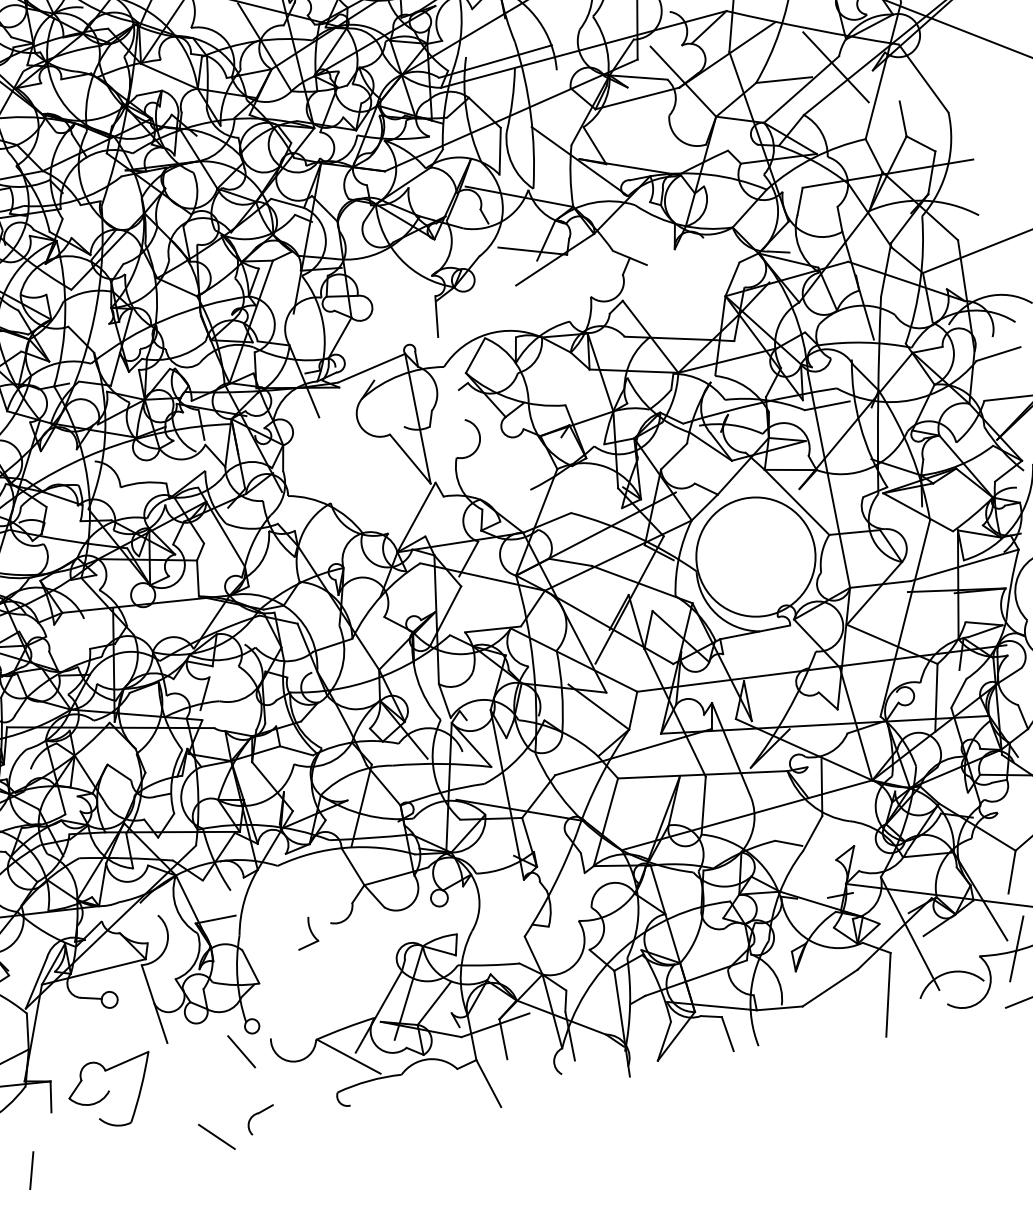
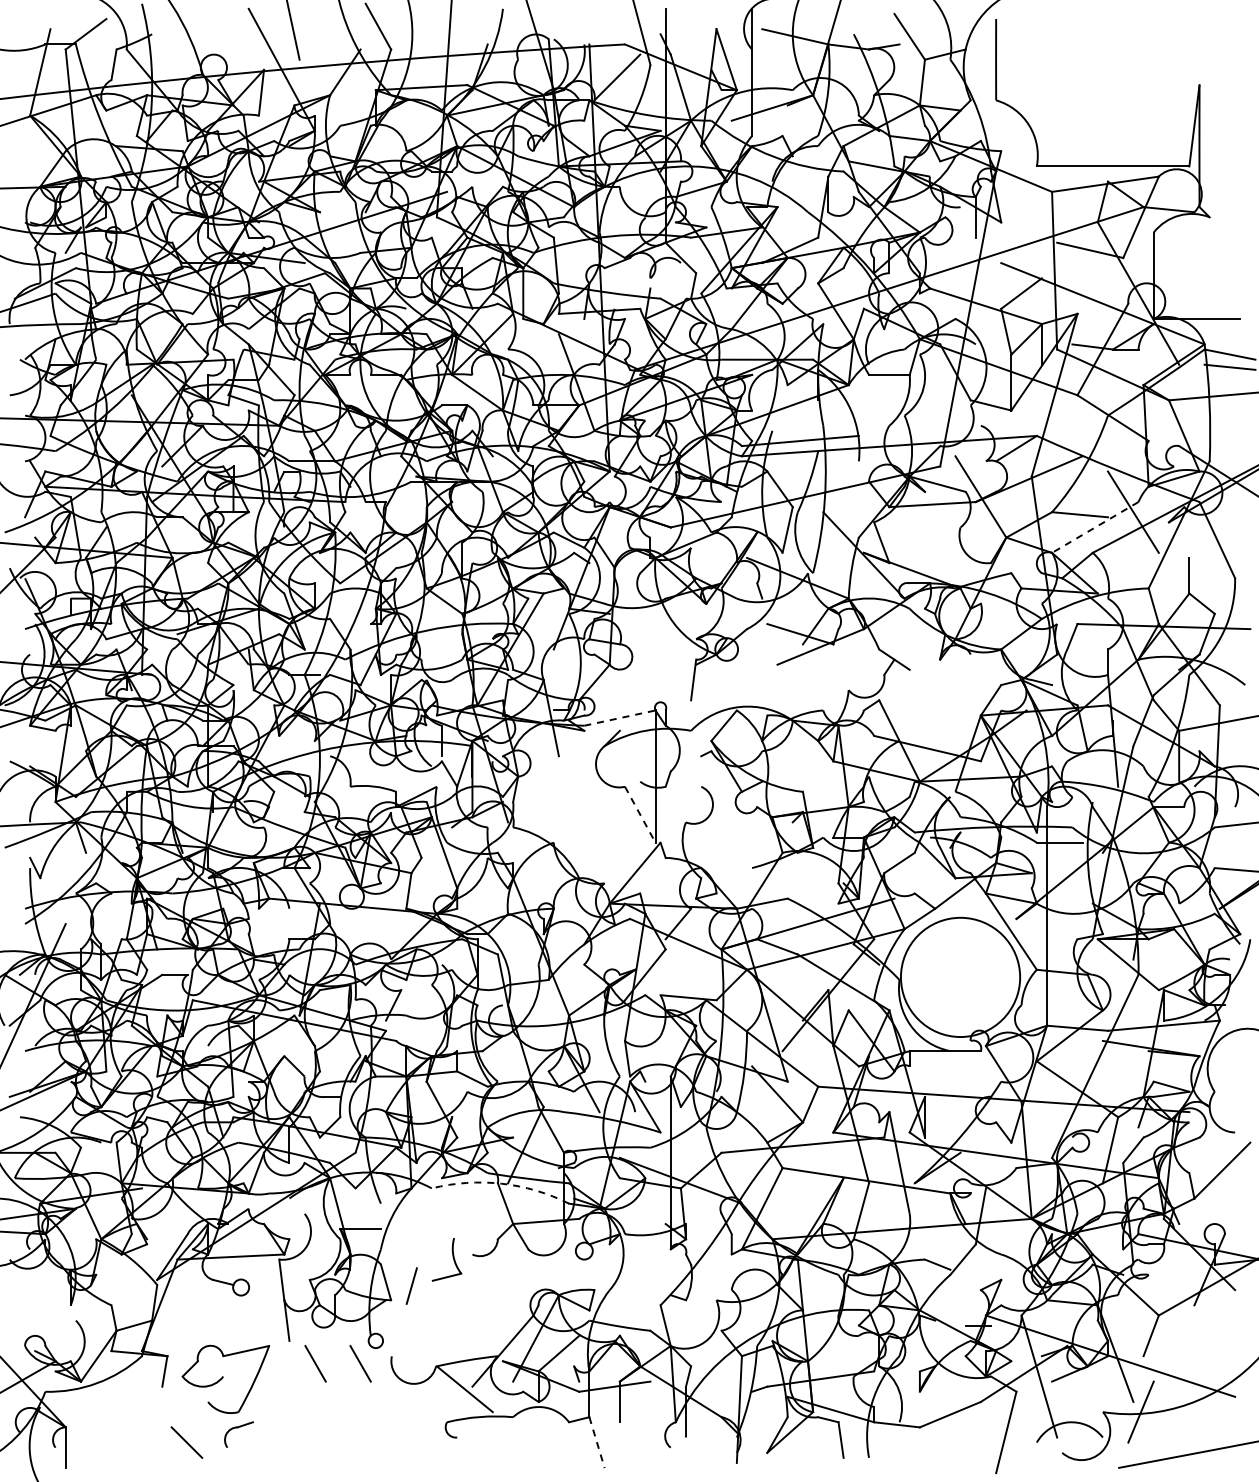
line: (800, 89) -> (1094, 527), solid -> dashed
line: (372, 368) -> (620, 718), solid -> dashed
line: (410, 458) -> (640, 814), solid -> dashed
arc: (345, 847) -> (501, 1183), solid -> dashed
part: (305, 932) -> (446, 1259), size x1.4
line: (197, 1060) -> (315, 1363), added
line: (489, 1083) -> (597, 1442), solid -> dashed
part: (261, 1119) -> (238, 1434), moved
line: (216, 1136) -> (186, 1442), moved
line: (31, 1170) -> (411, 1285), moved

